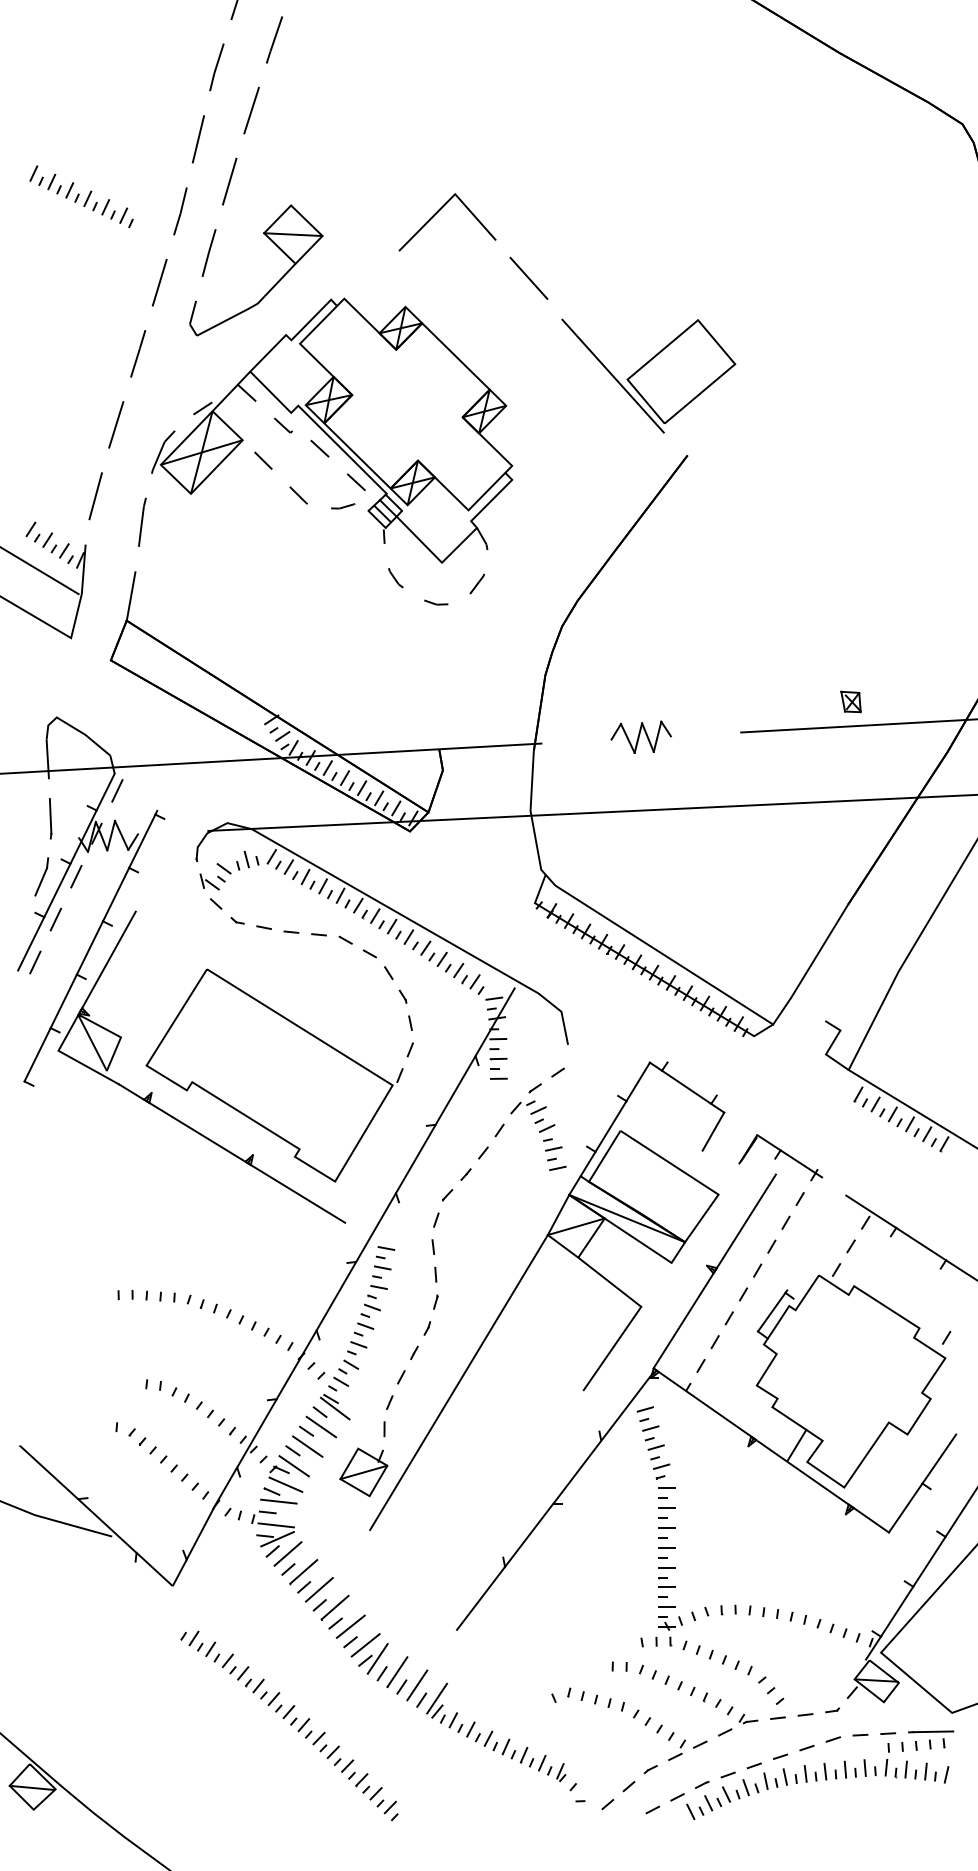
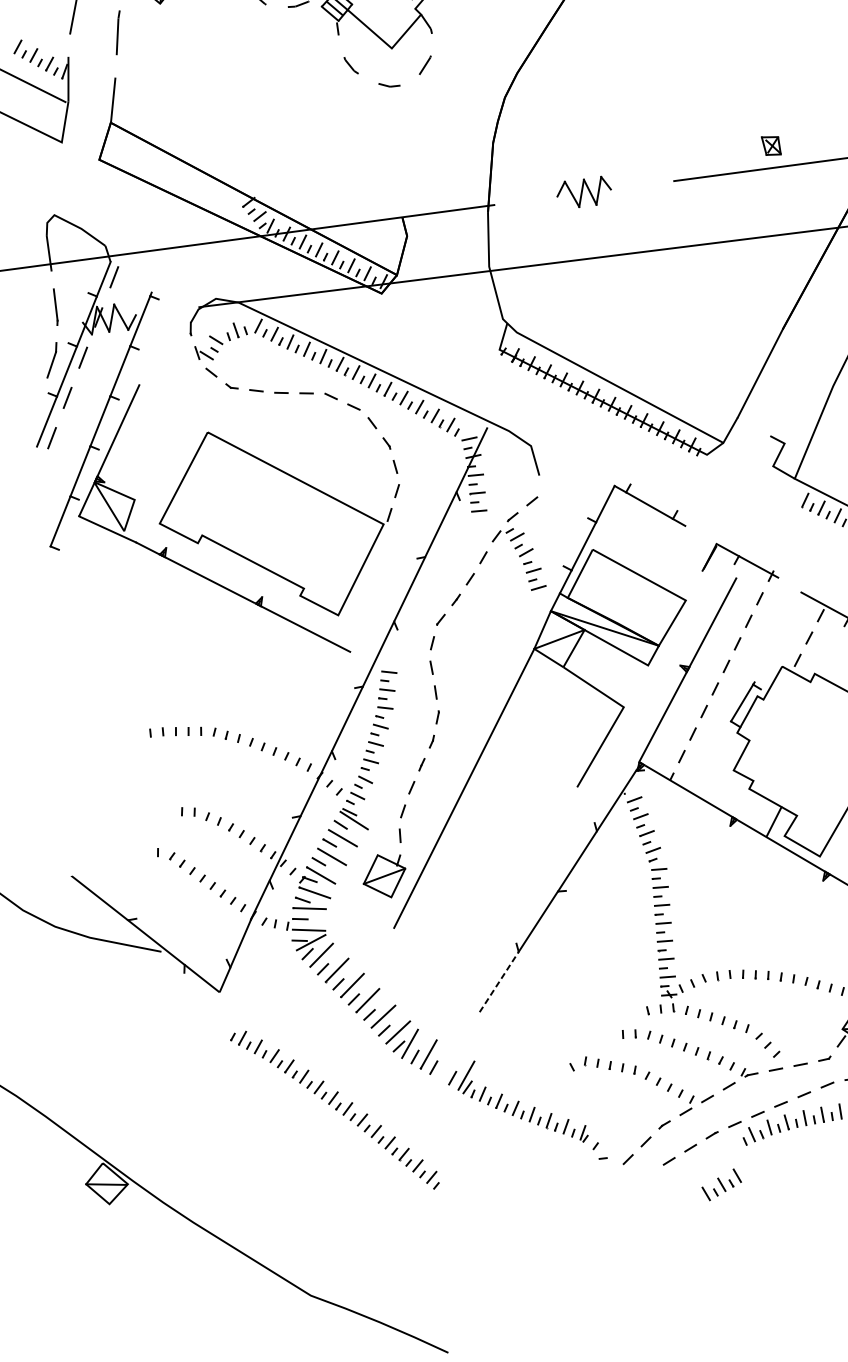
line: (713, 1131) -> (676, 543), removed
line: (481, 1598) -> (499, 982), solid -> dashed
line: (417, 1685) -> (447, 1065), removed
part: (708, 1802) -> (721, 1184), moved

